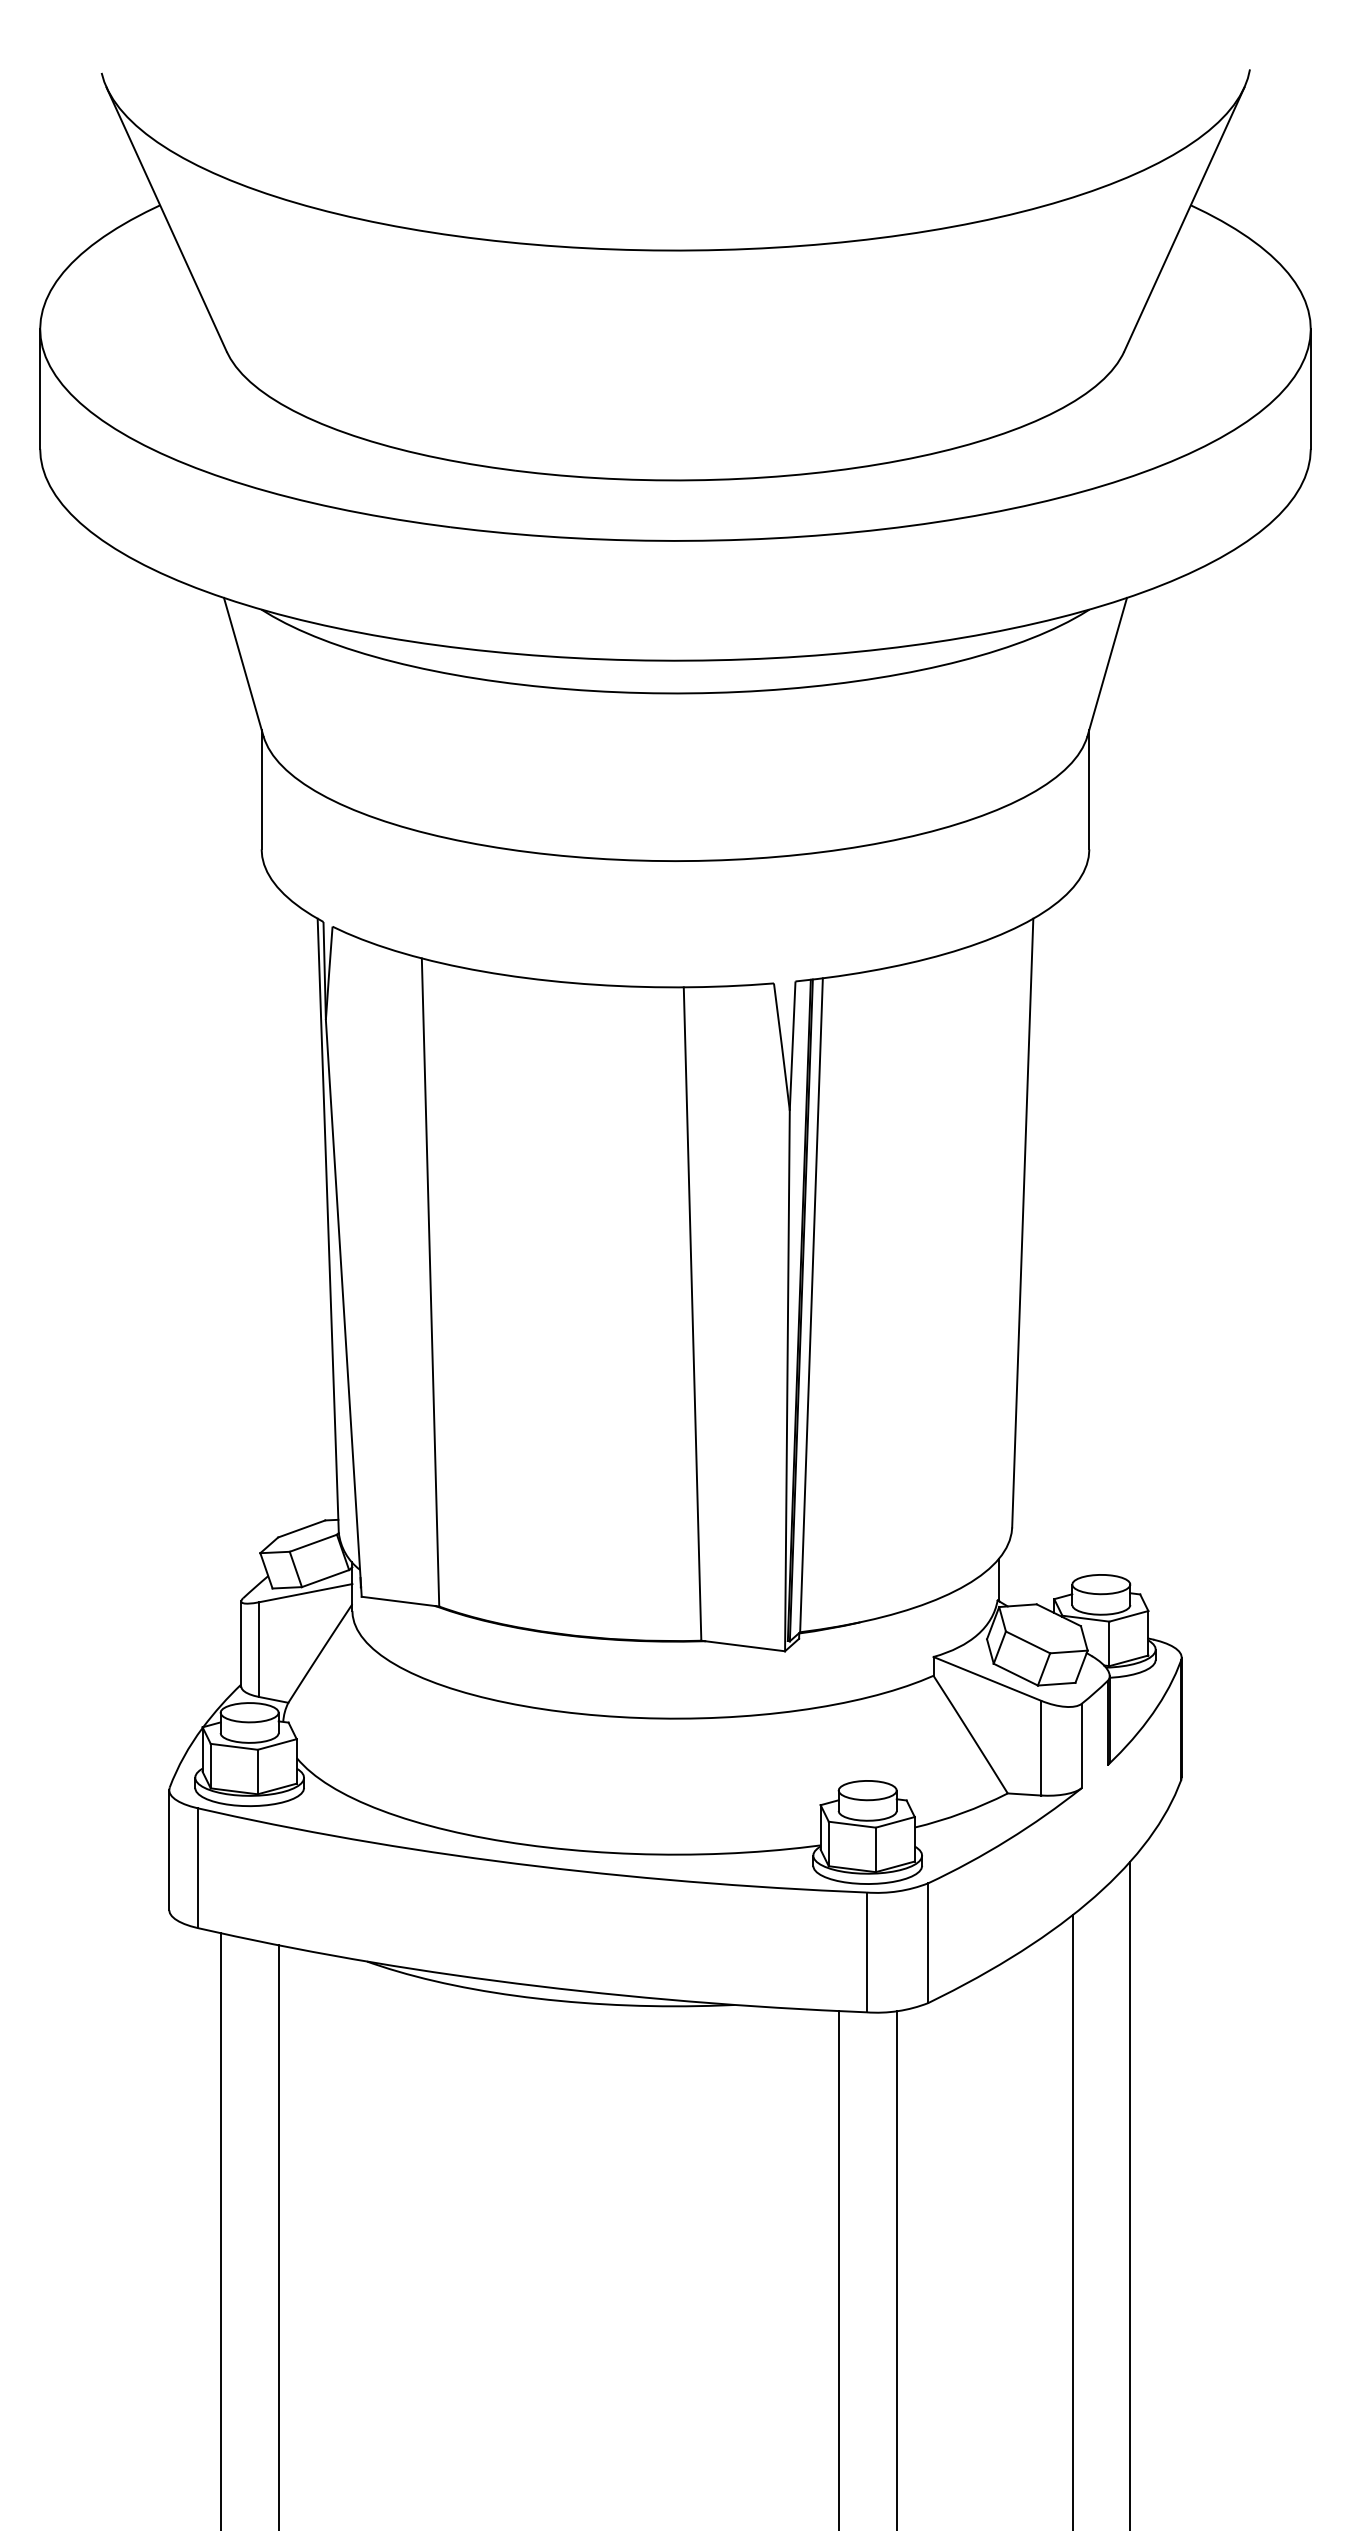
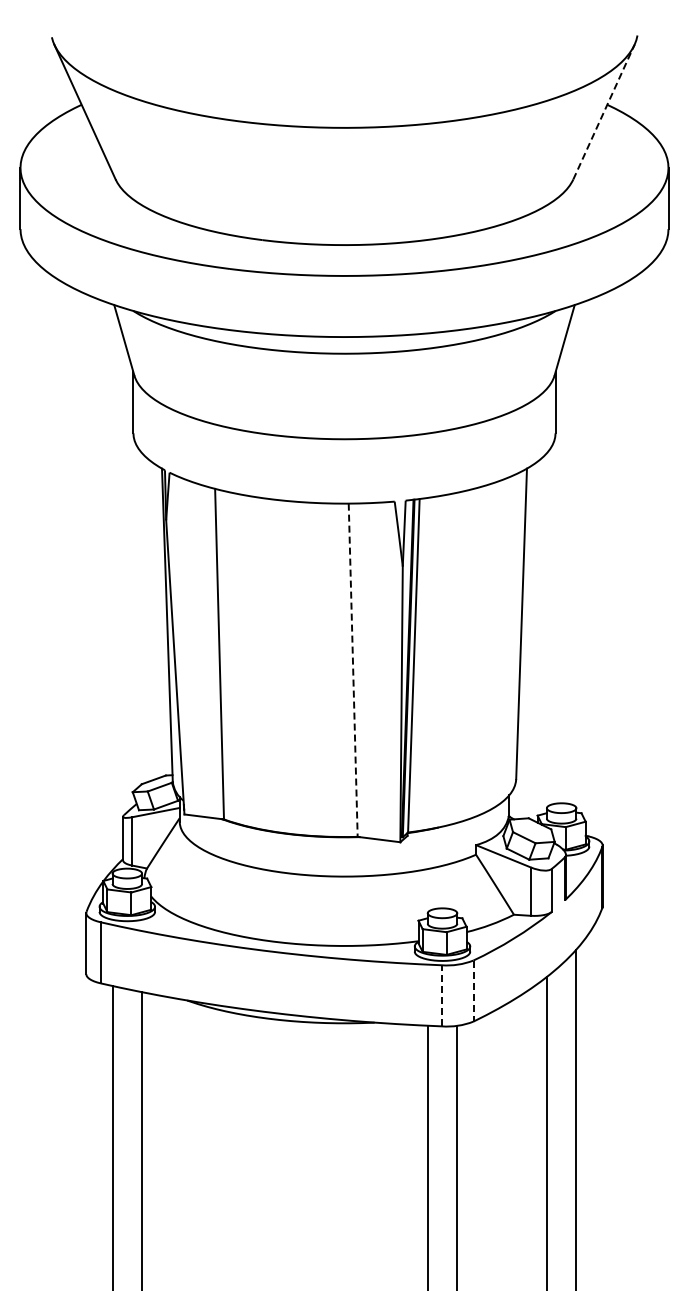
line: (1185, 218) -> (604, 111), solid -> dashed
line: (693, 1314) -> (353, 670), solid -> dashed
line: (928, 1943) -> (473, 991), solid -> dashed
line: (865, 1951) -> (441, 995), solid -> dashed

